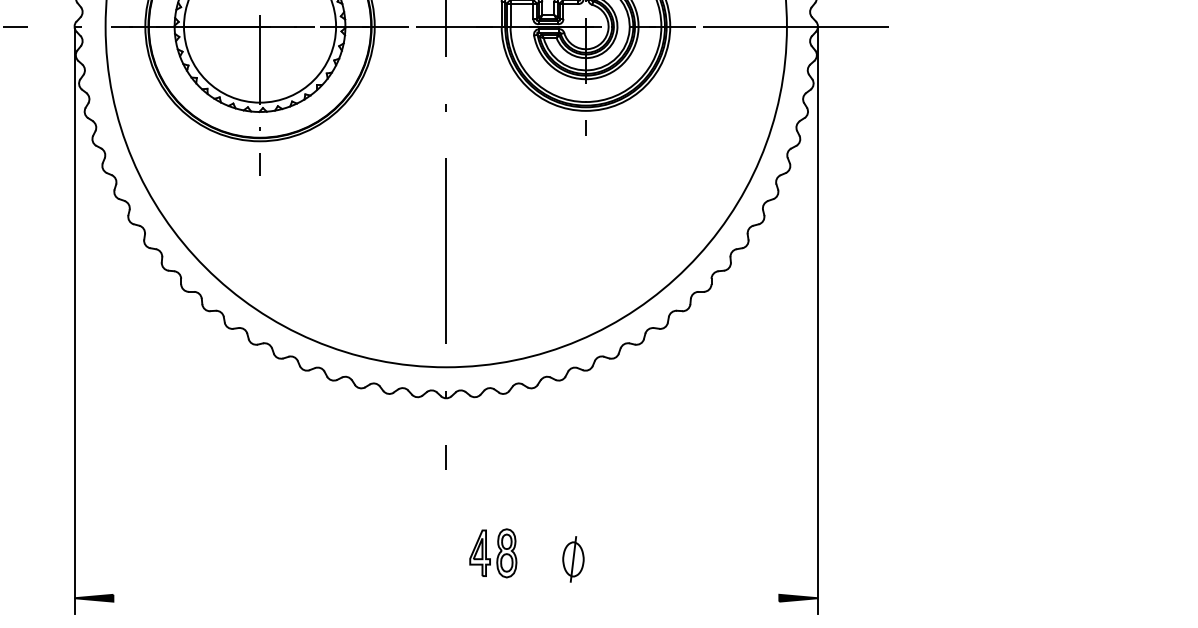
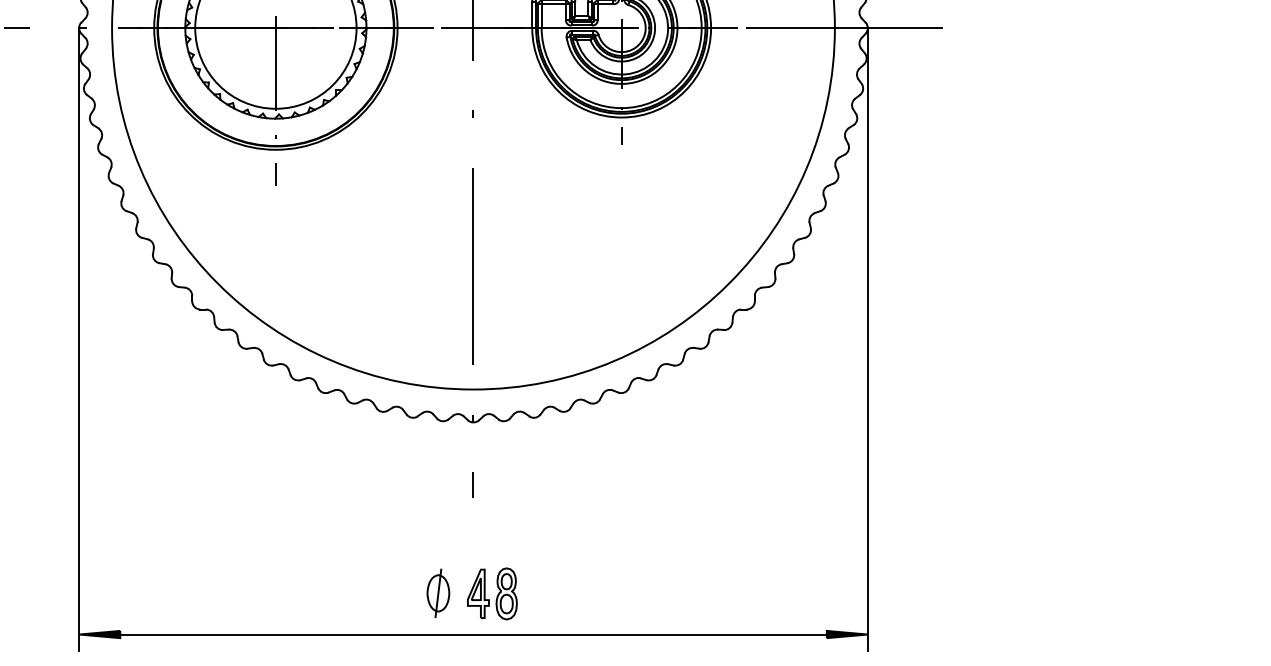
part: (493, 552) -> (492, 593), moved
part: (573, 558) -> (438, 592), moved
line: (446, 598) -> (473, 634), added

